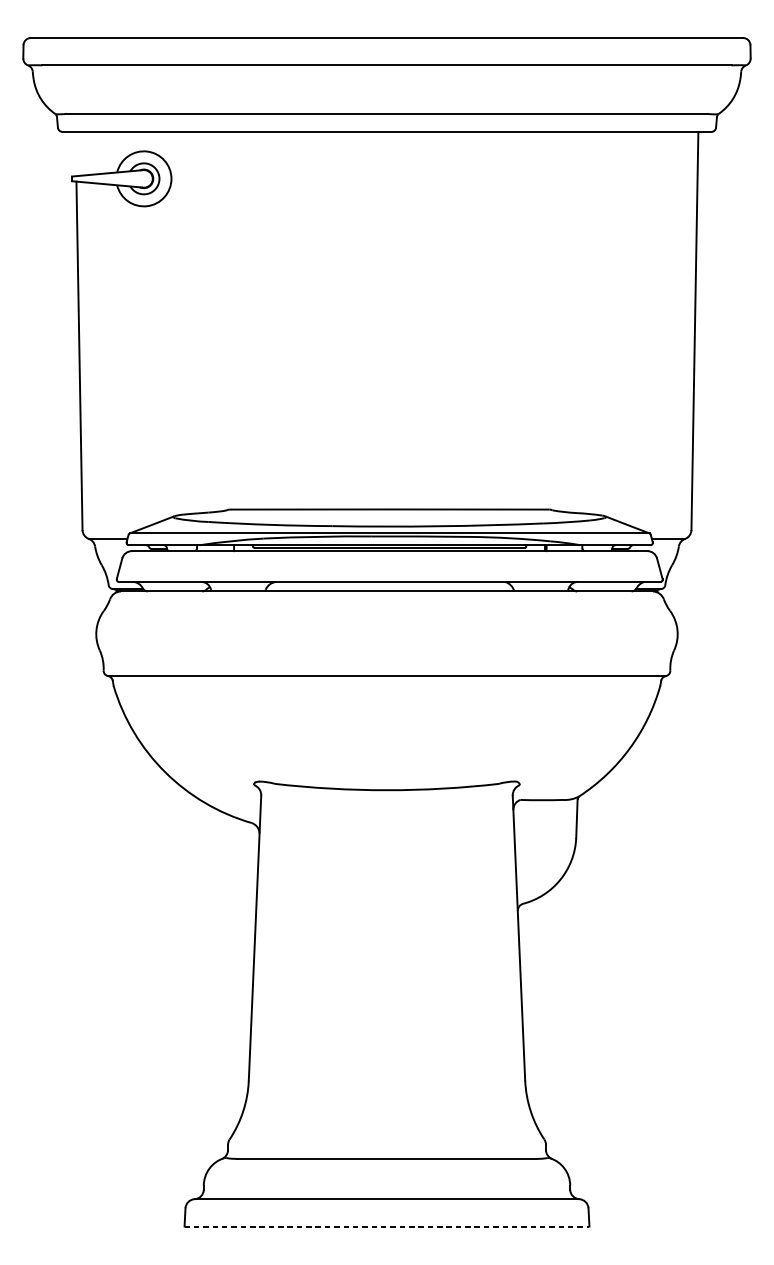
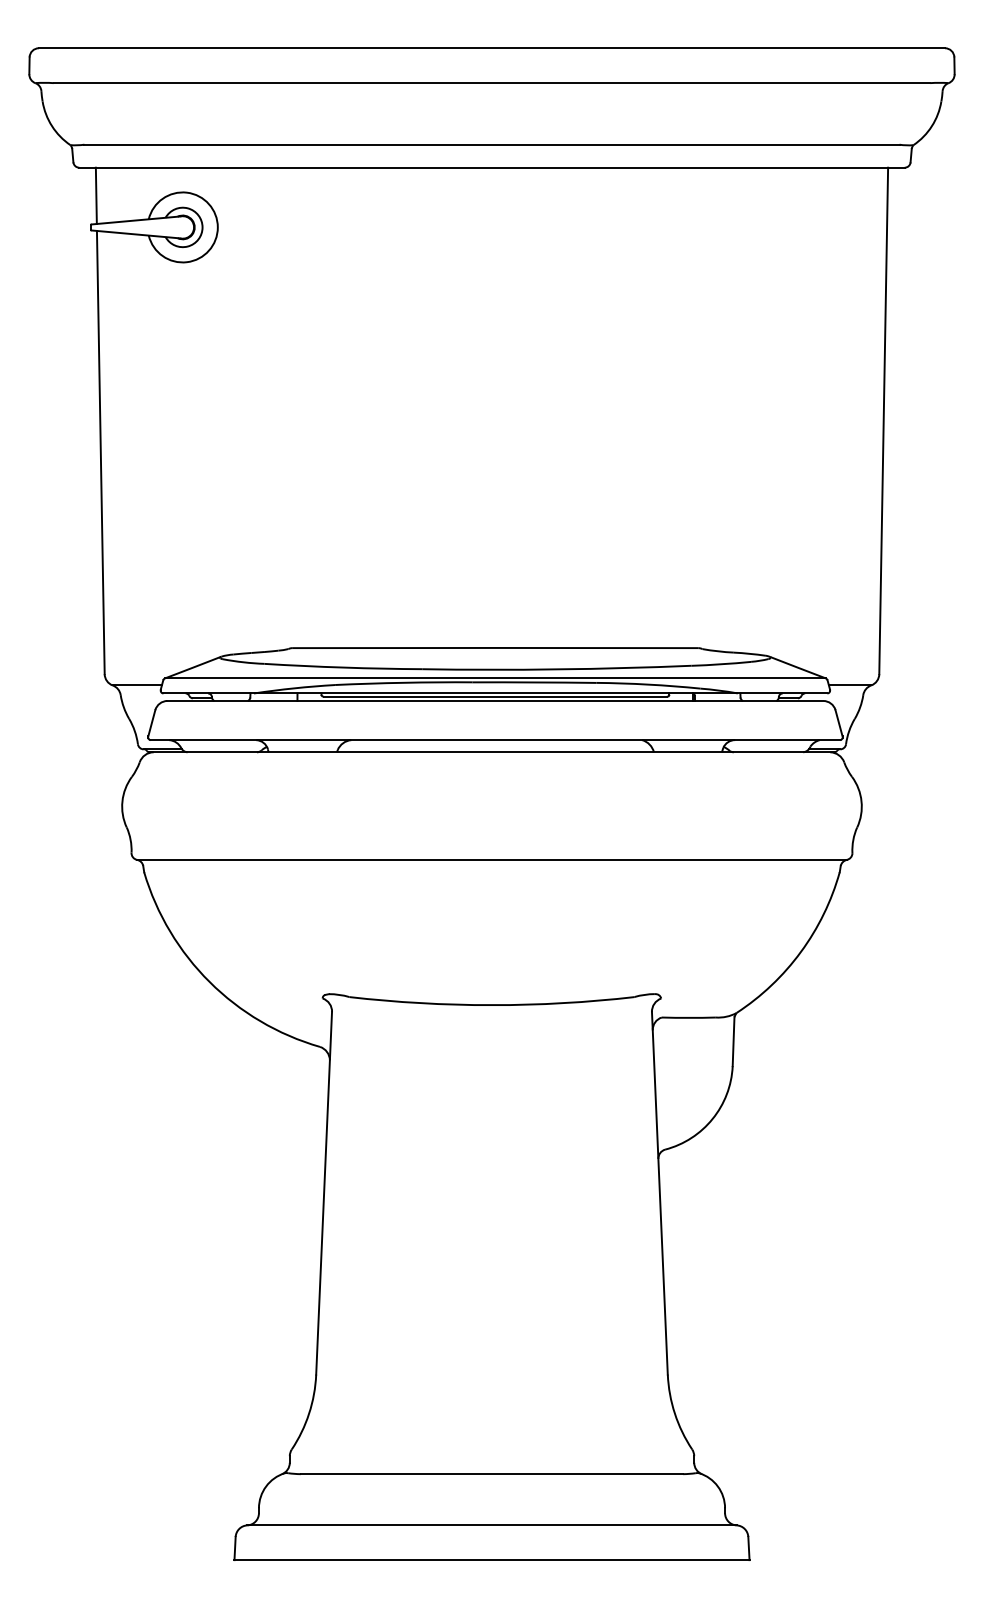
line: (75, 153) -> (95, 195), added
line: (387, 1226) -> (492, 1560), dashed -> solid

